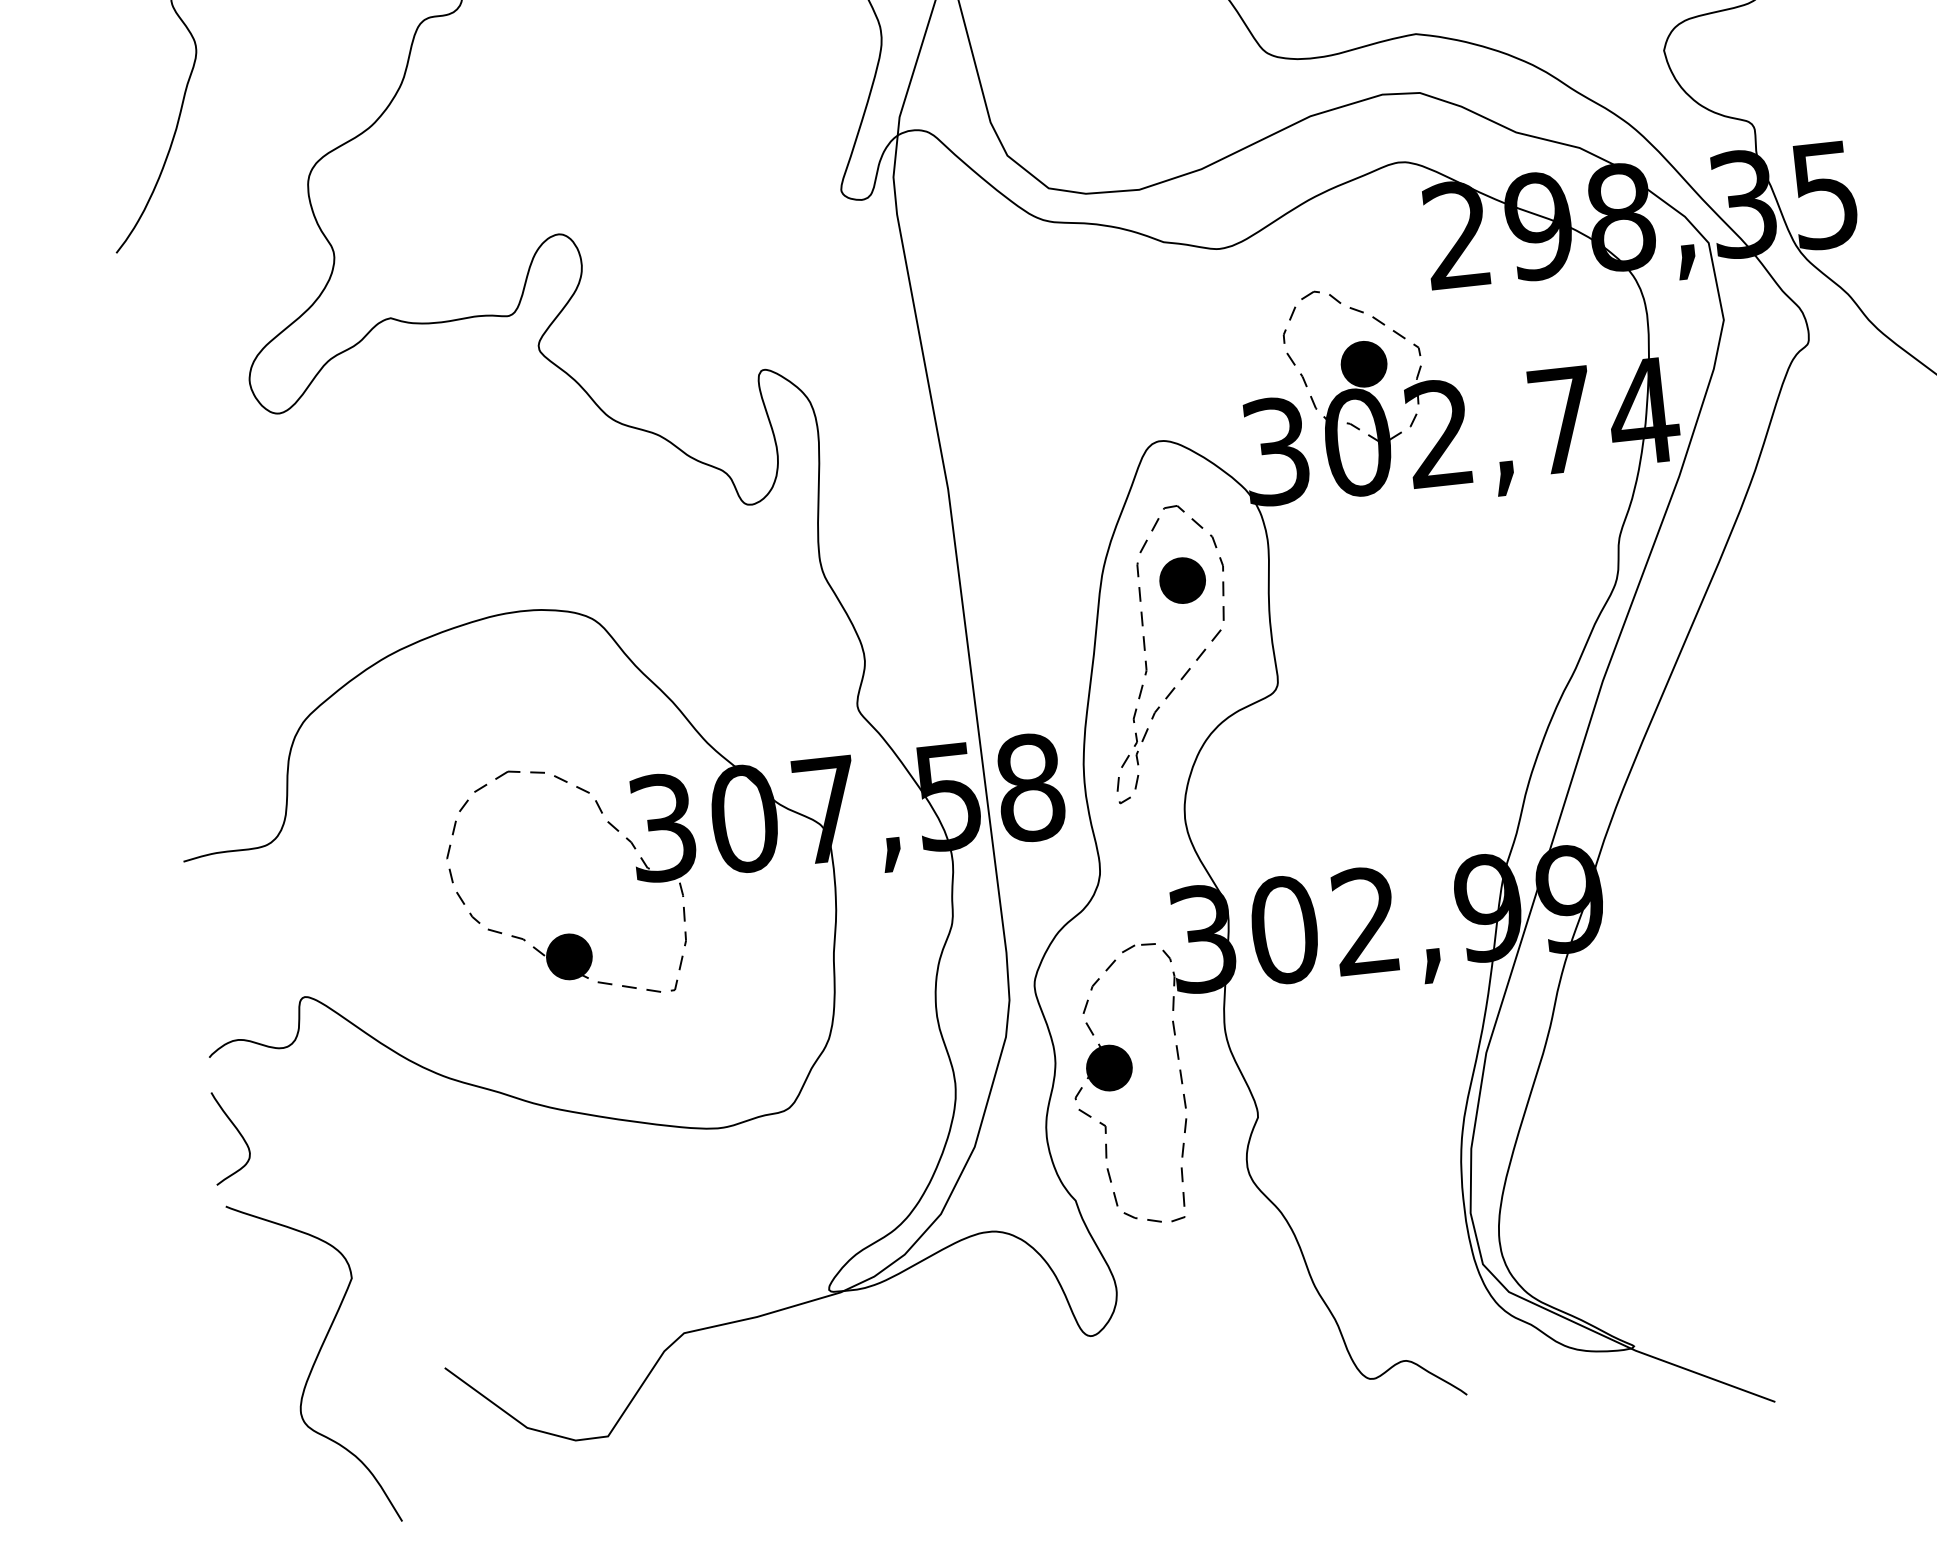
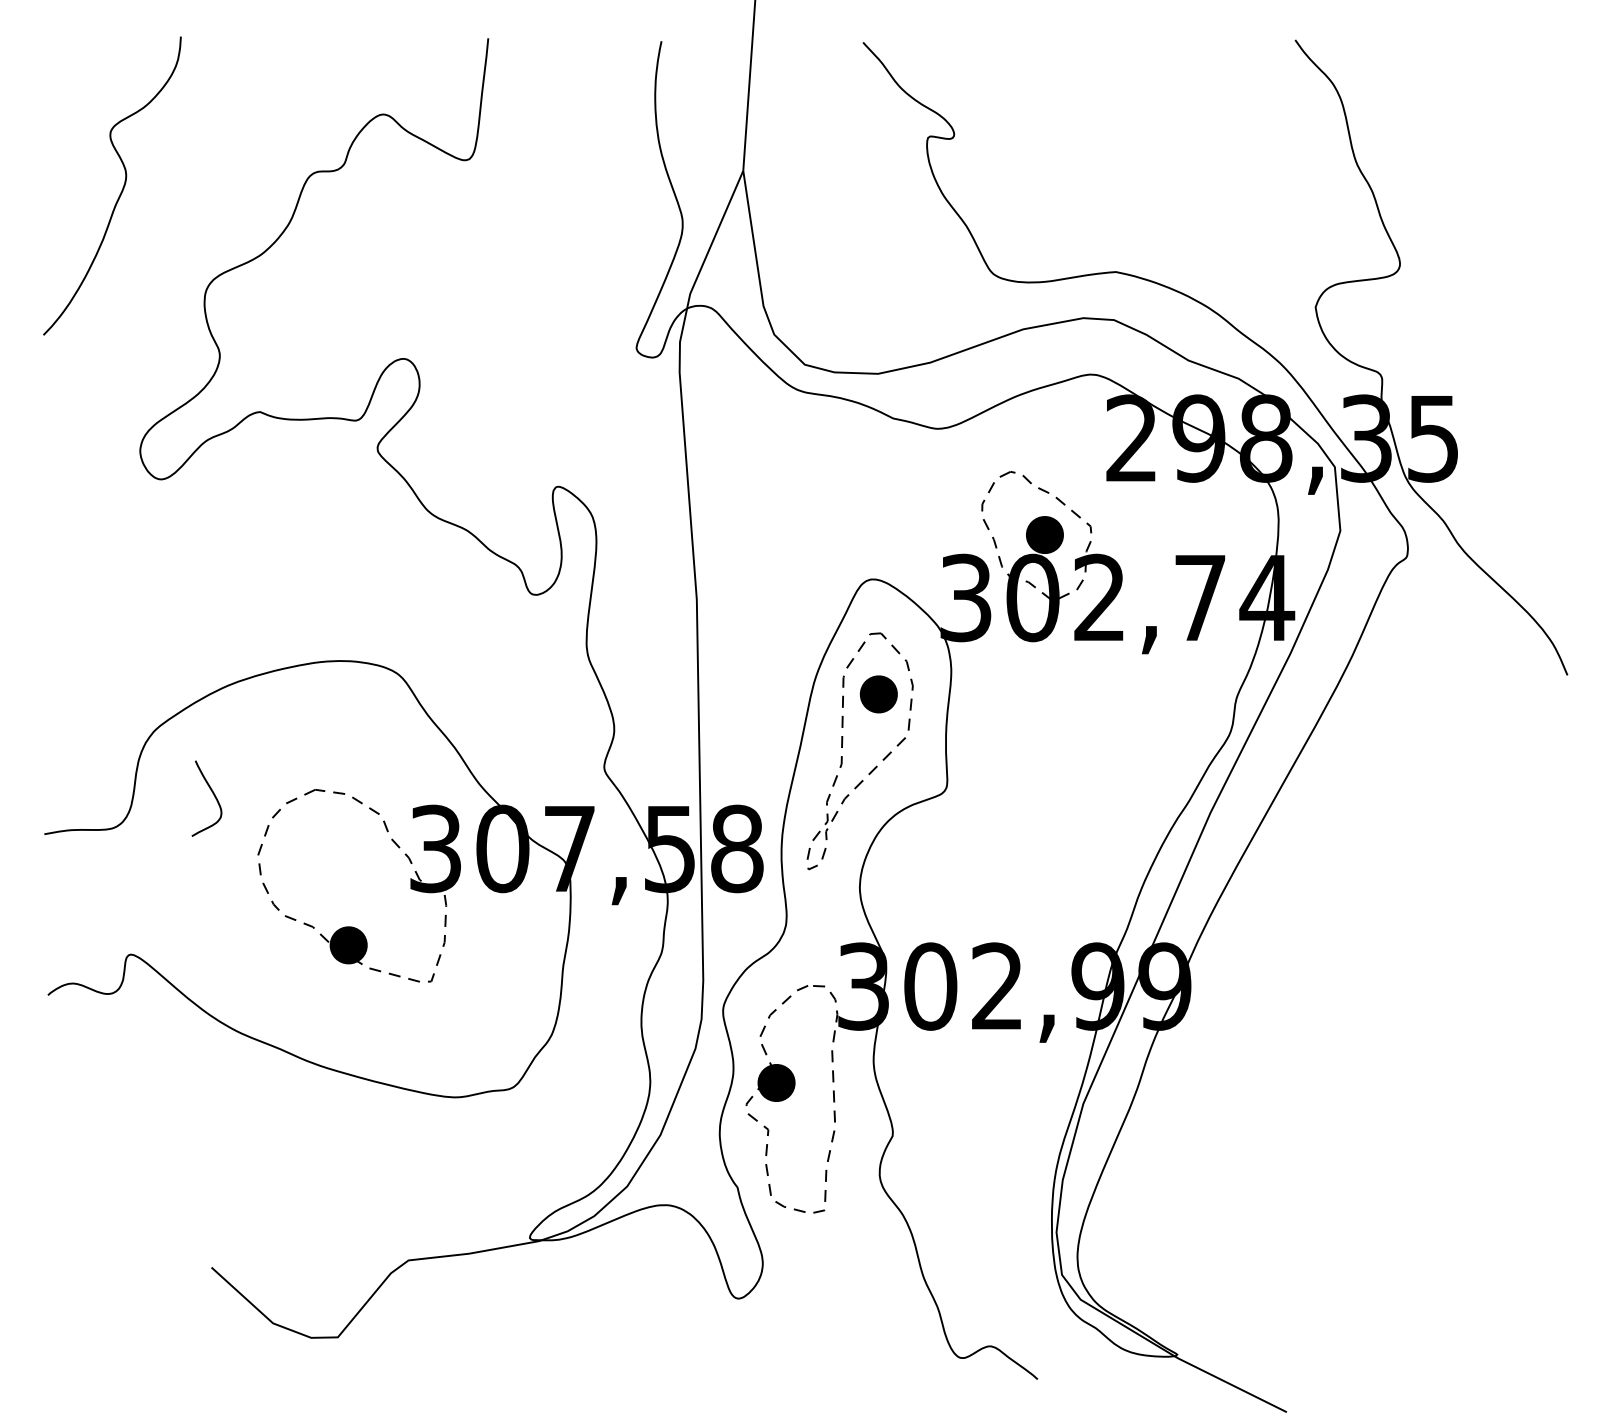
curve: (237, 1132) -> (213, 795), moved
curve: (314, 1363) -> (106, 1252), removed

